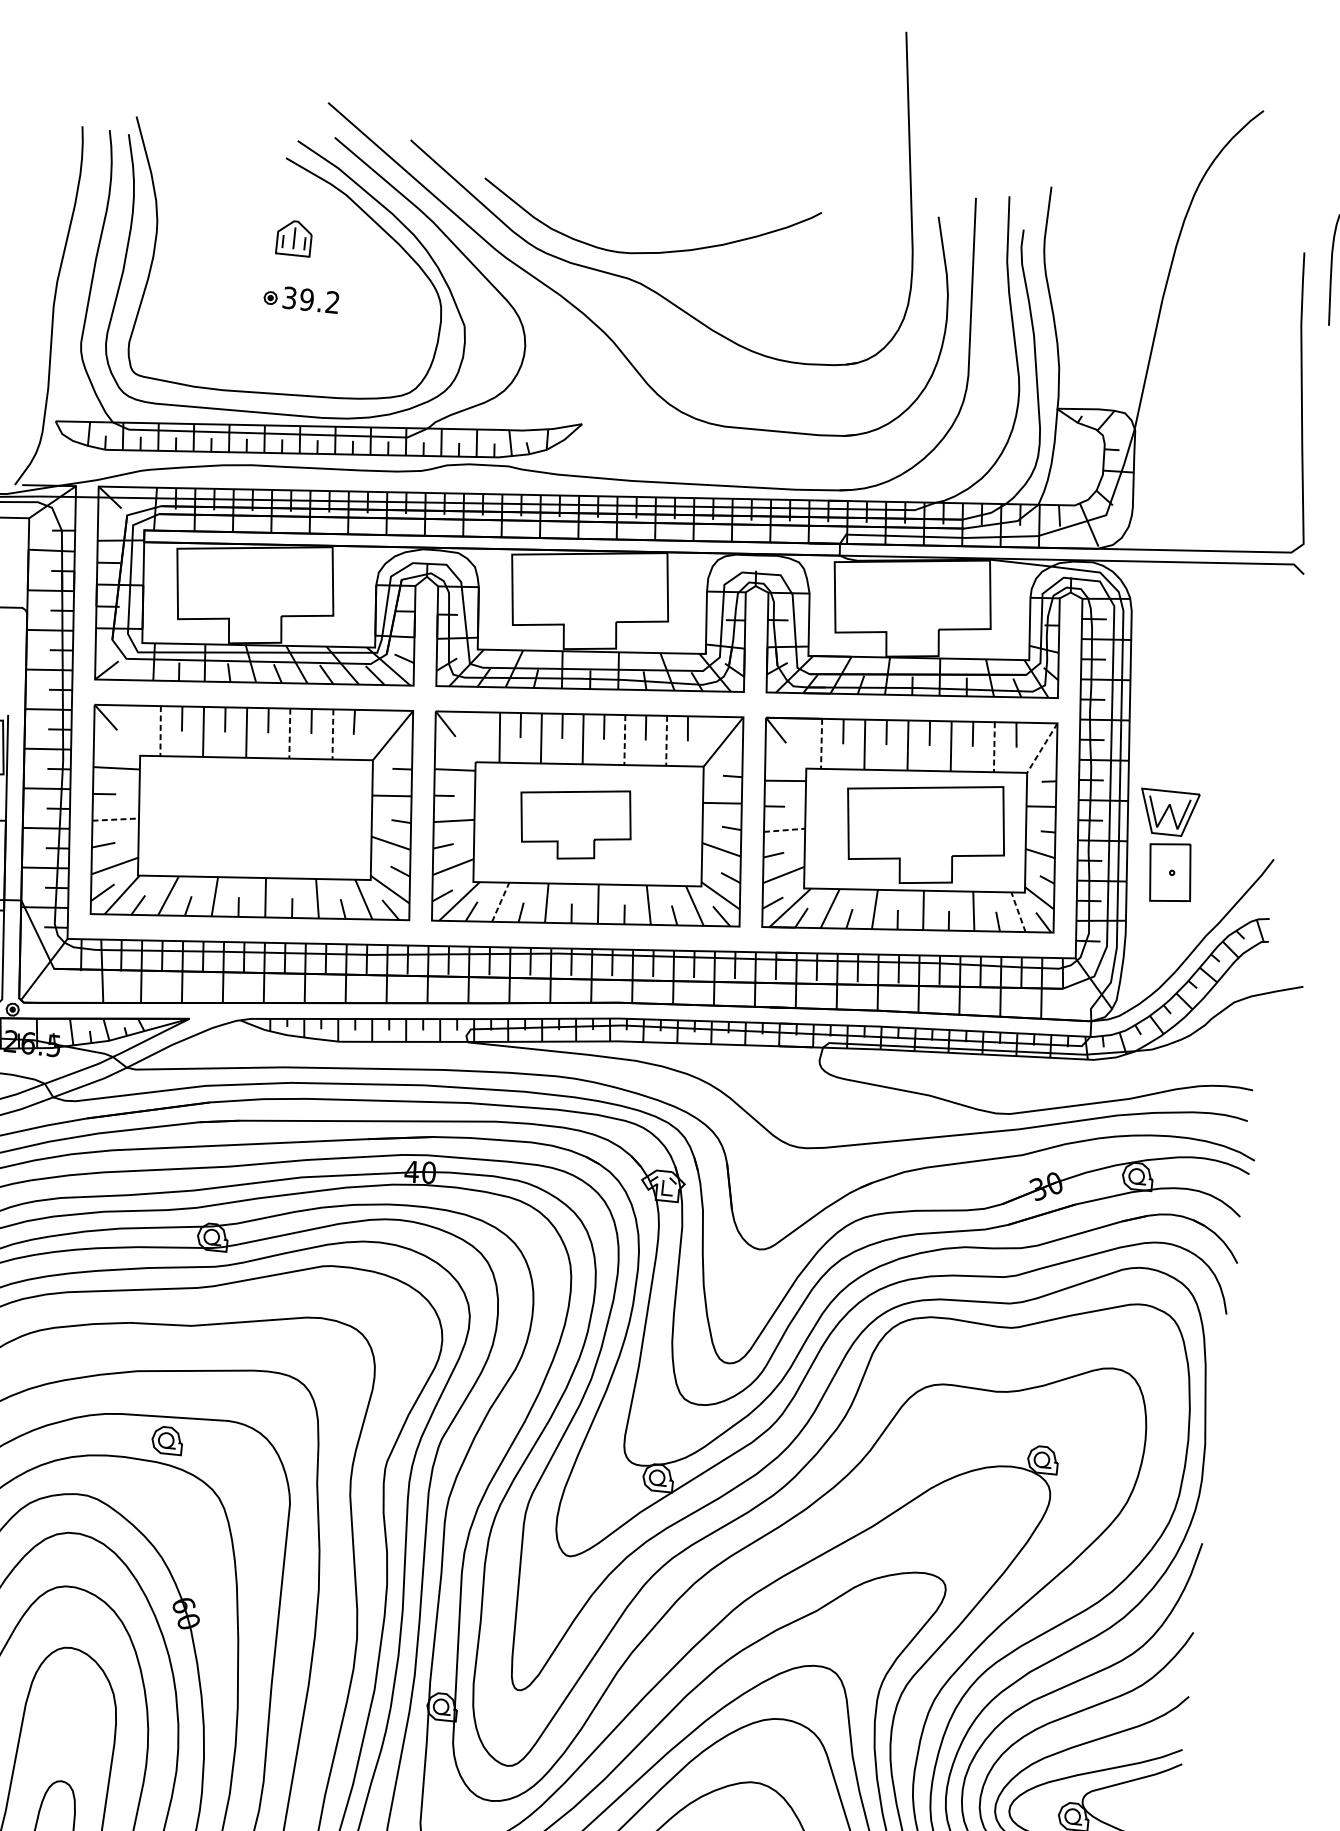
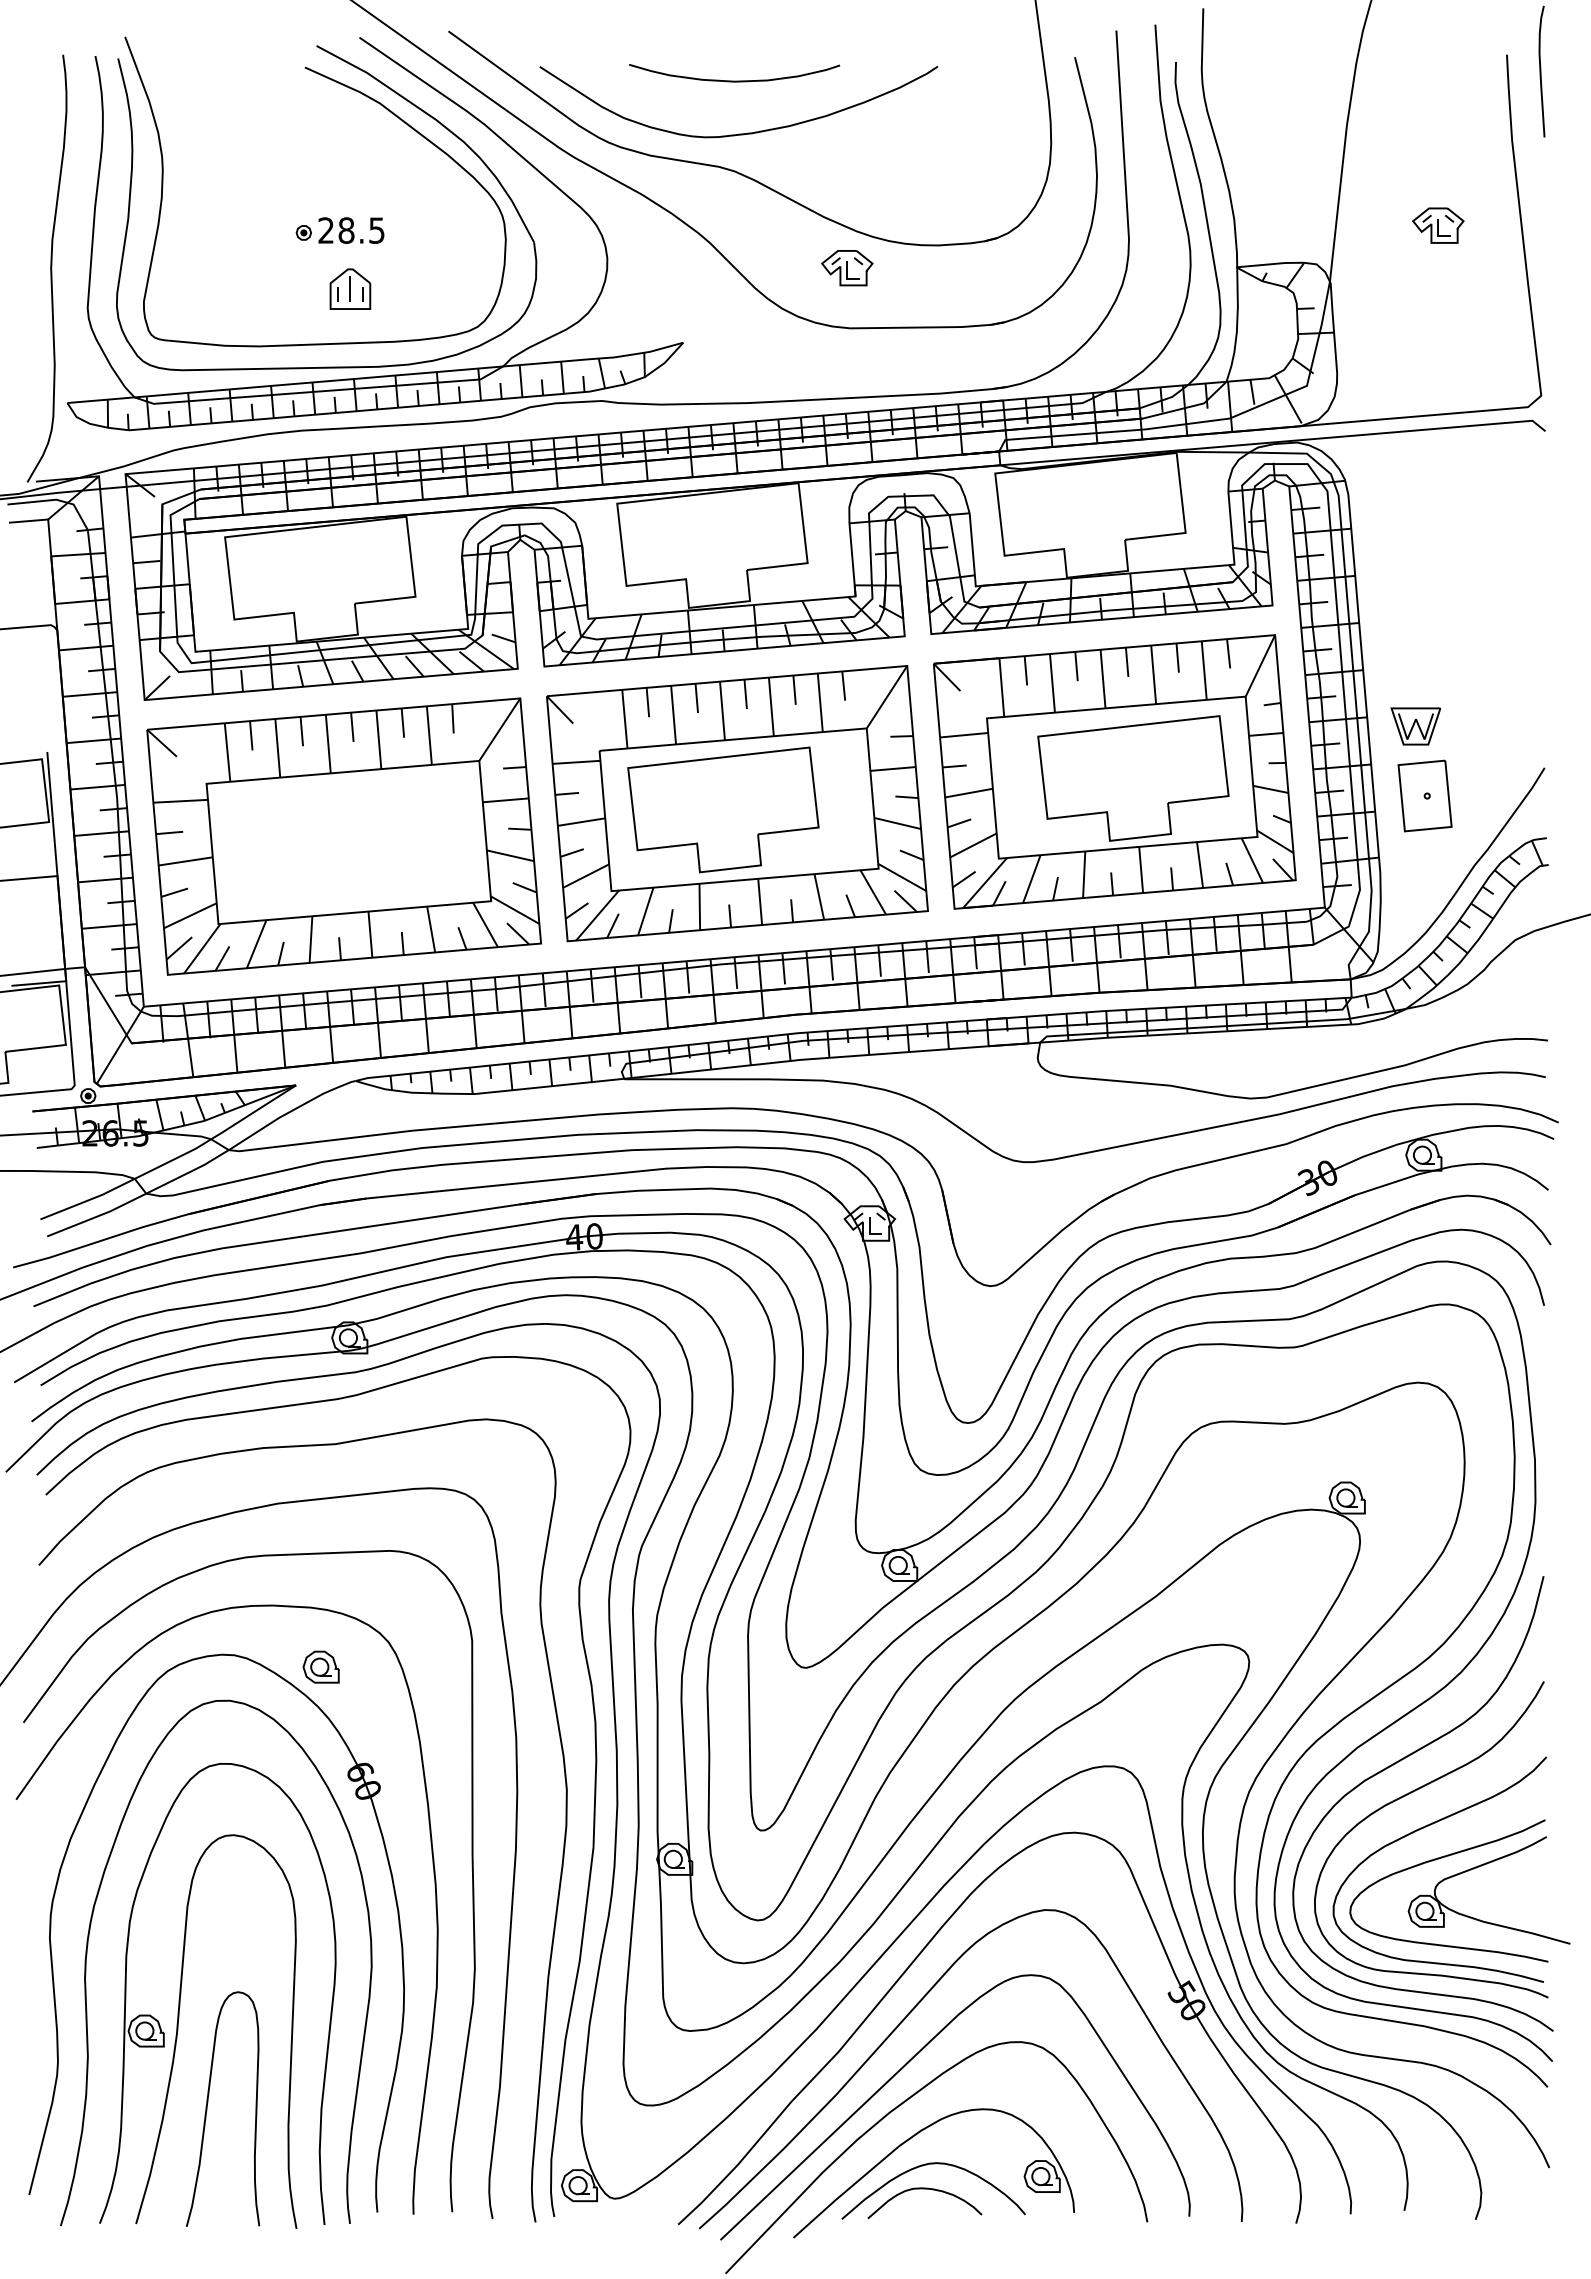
curve: (648, 206) -> (734, 80), added
part: (294, 237) -> (350, 288), moved
text: (311, 300) -> (351, 230), 39.2 -> 28.5
part: (727, 375) -> (847, 268), added
part: (1231, 391) -> (1438, 225), added
line: (160, 731) -> (227, 753), dashed -> solid
line: (289, 734) -> (378, 740), dashed -> solid
line: (332, 735) -> (429, 736), dashed -> solid
line: (624, 740) -> (771, 707), dashed -> solid
line: (666, 741) -> (820, 703), dashed -> solid
line: (821, 744) -> (1001, 688), dashed -> solid
line: (994, 747) -> (1204, 671), dashed -> solid
line: (1042, 748) -> (1260, 666), dashed -> solid
part: (1168, 812) -> (1415, 726), size x0.71
line: (116, 819) -> (186, 861), dashed -> solid
part: (575, 822) -> (723, 809), size x1.43
line: (784, 830) -> (969, 793), dashed -> solid
line: (500, 902) -> (645, 911), dashed -> solid
line: (1018, 912) -> (1252, 860), dashed -> solid
part: (166, 1439) -> (320, 1666), moved

